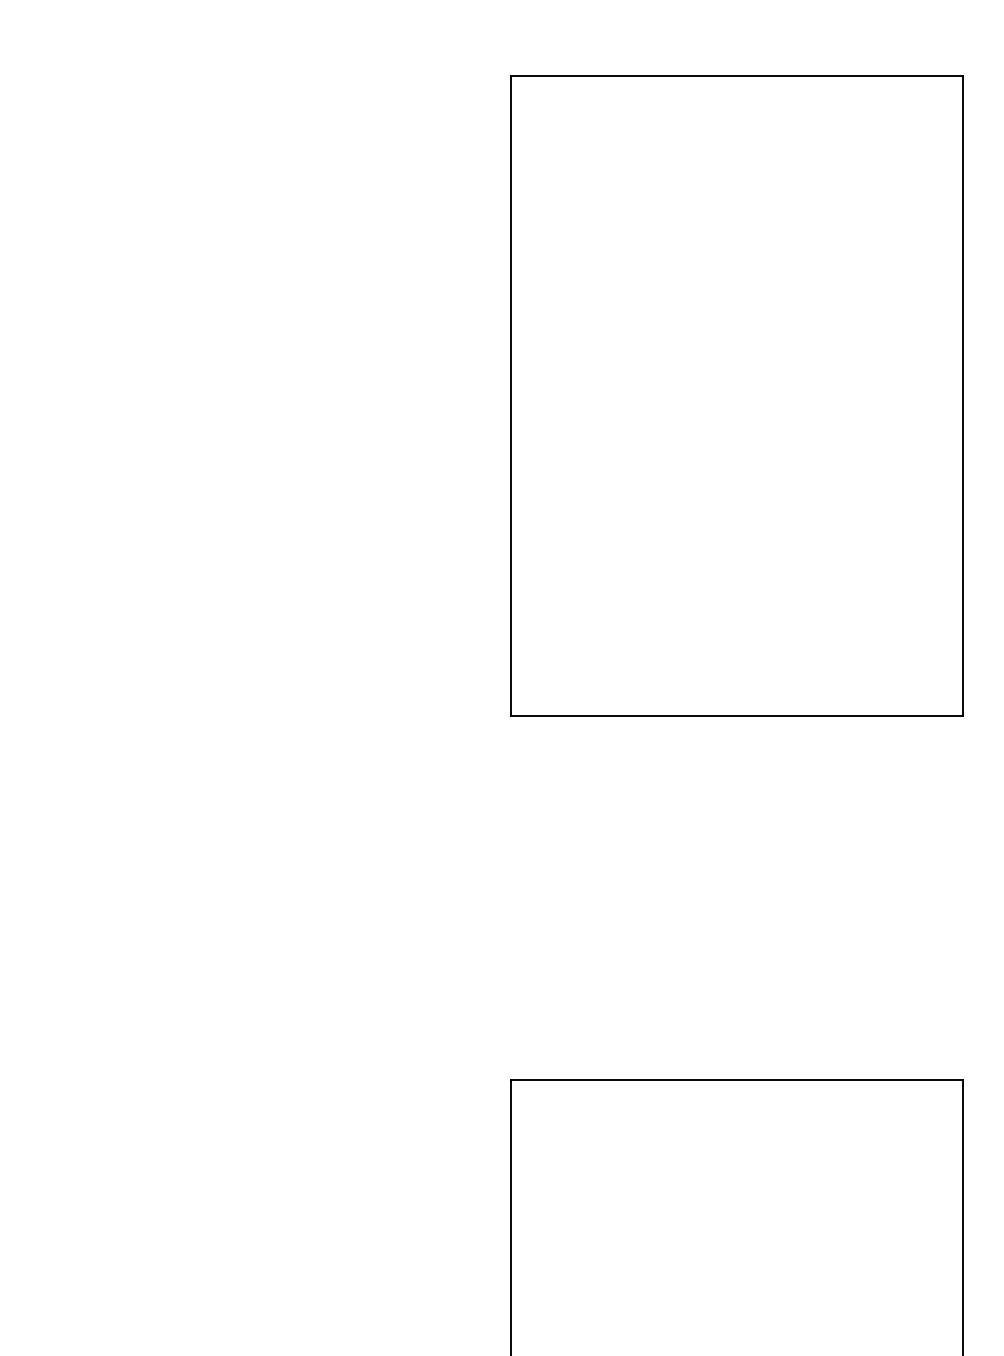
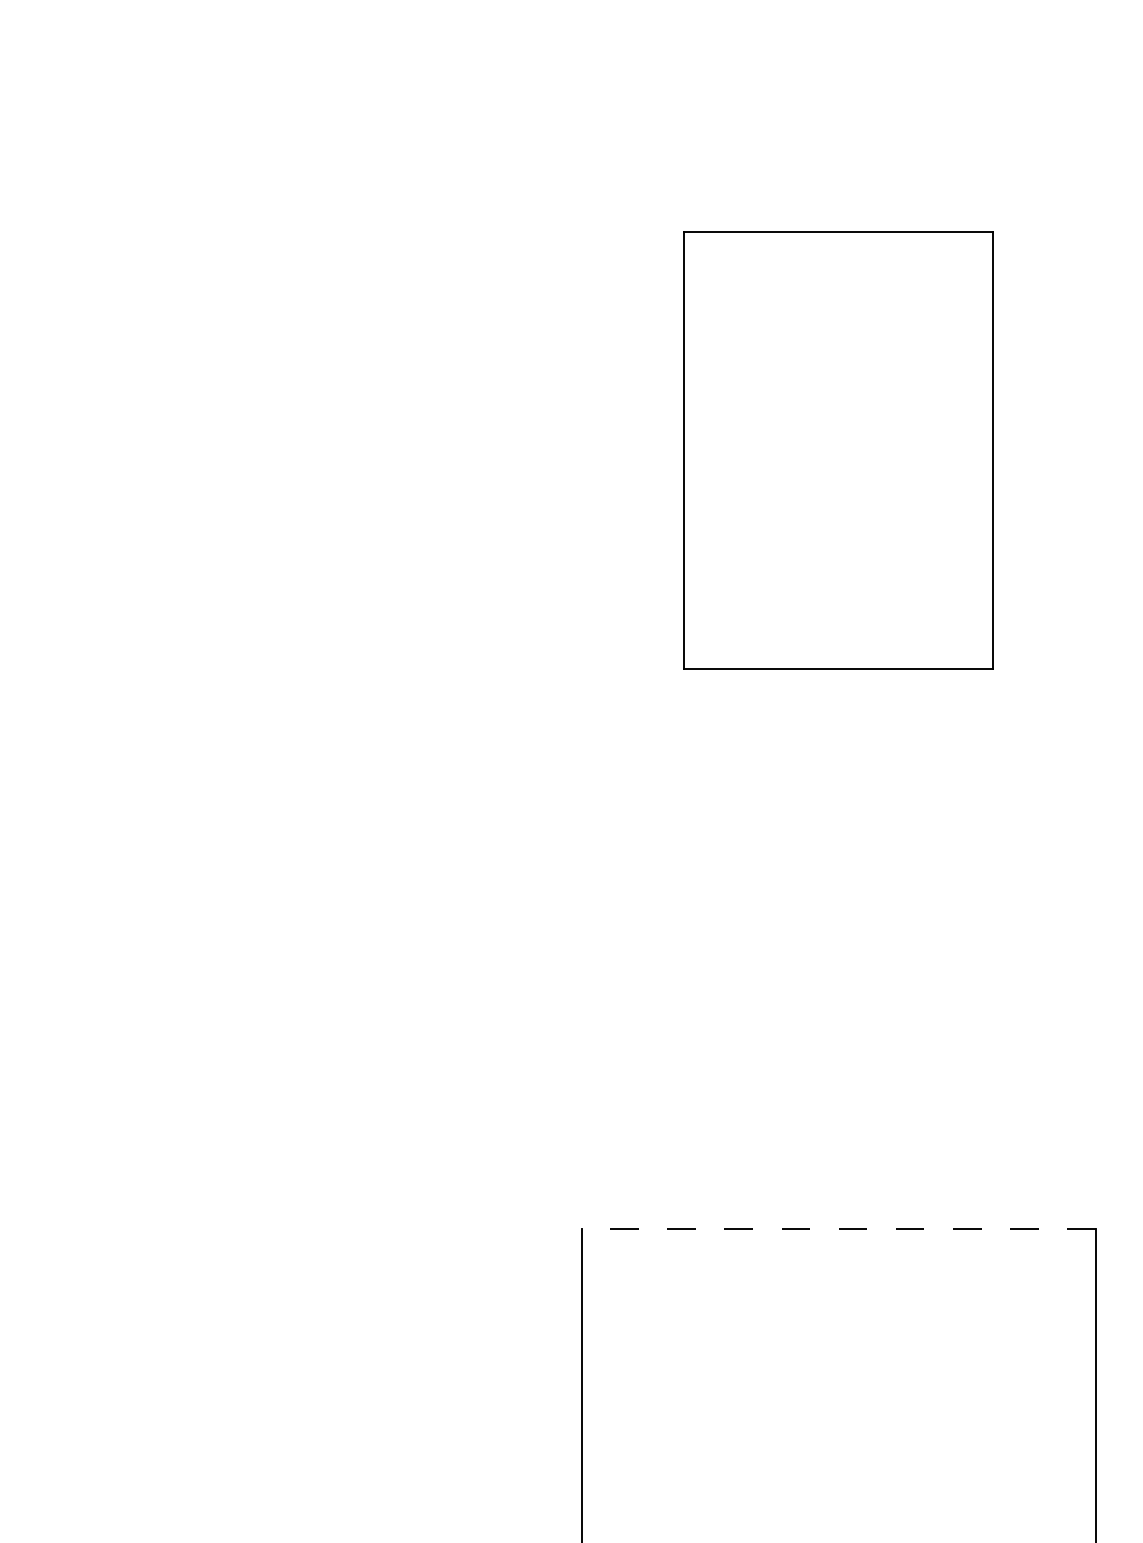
part: (736, 395) -> (838, 449), size x0.6
line: (736, 1080) -> (838, 1229), solid -> dashed

